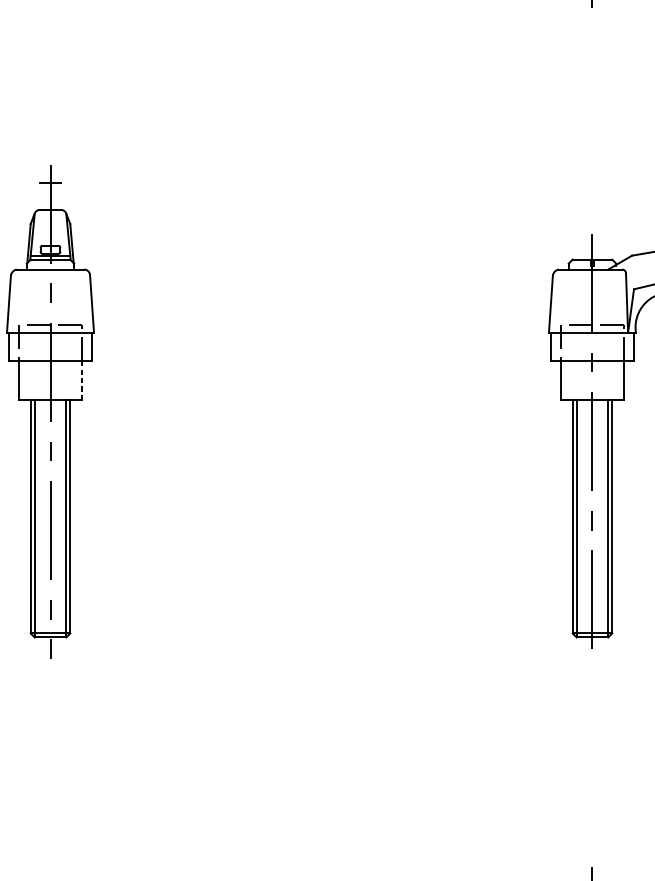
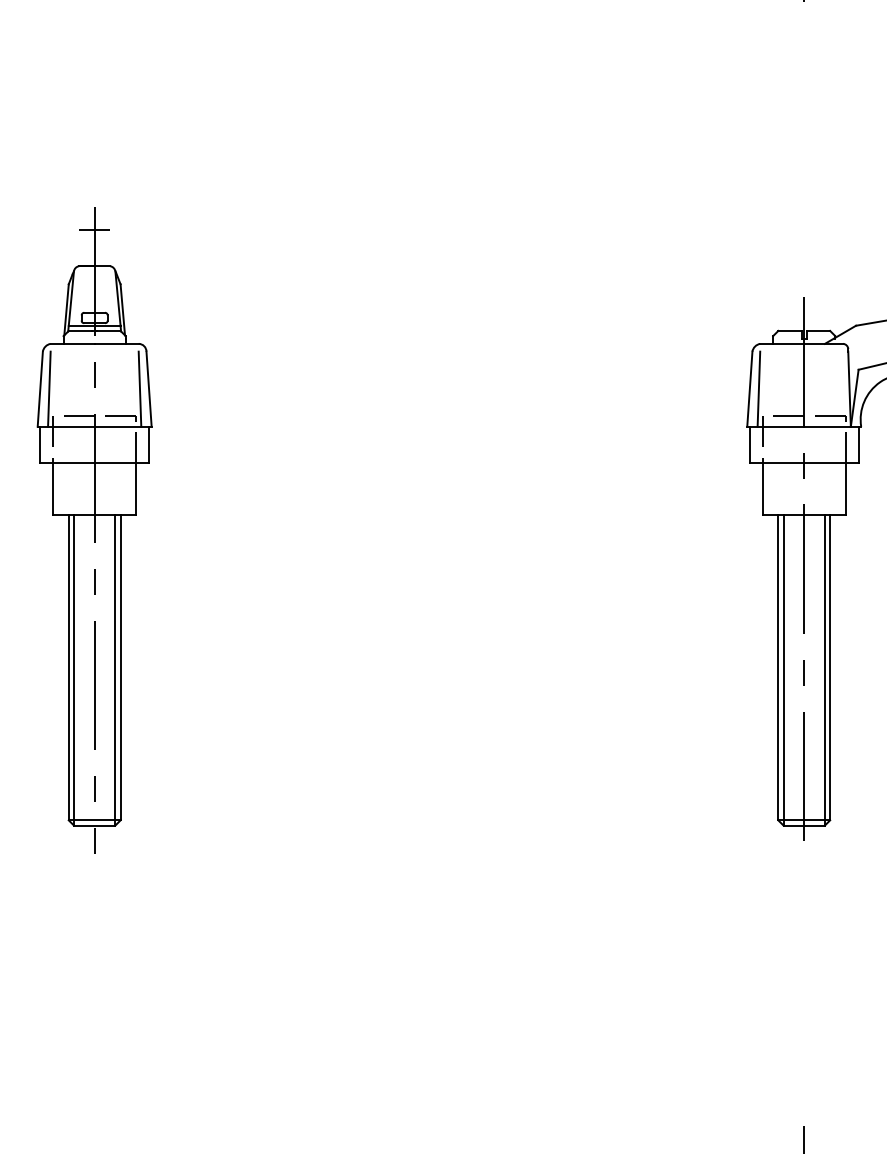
line: (15, 303) -> (49, 388), added
line: (84, 303) -> (139, 388), added
line: (557, 303) -> (758, 388), added
line: (82, 379) -> (136, 488), dashed -> solid

